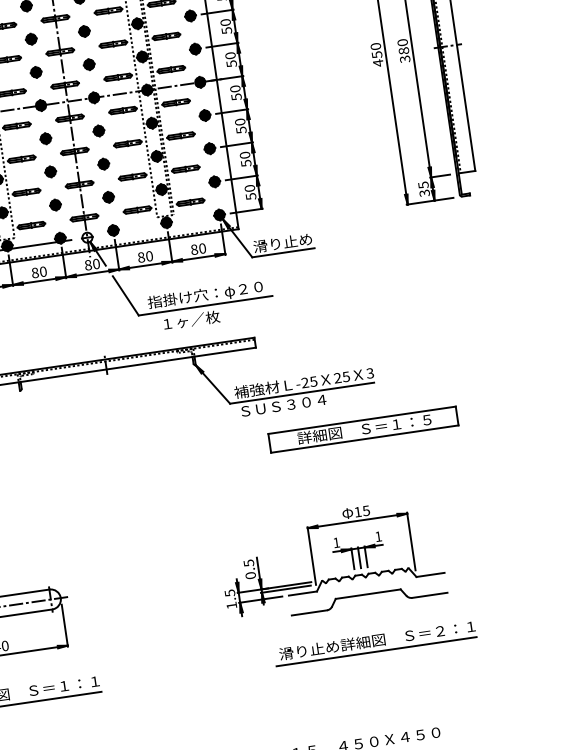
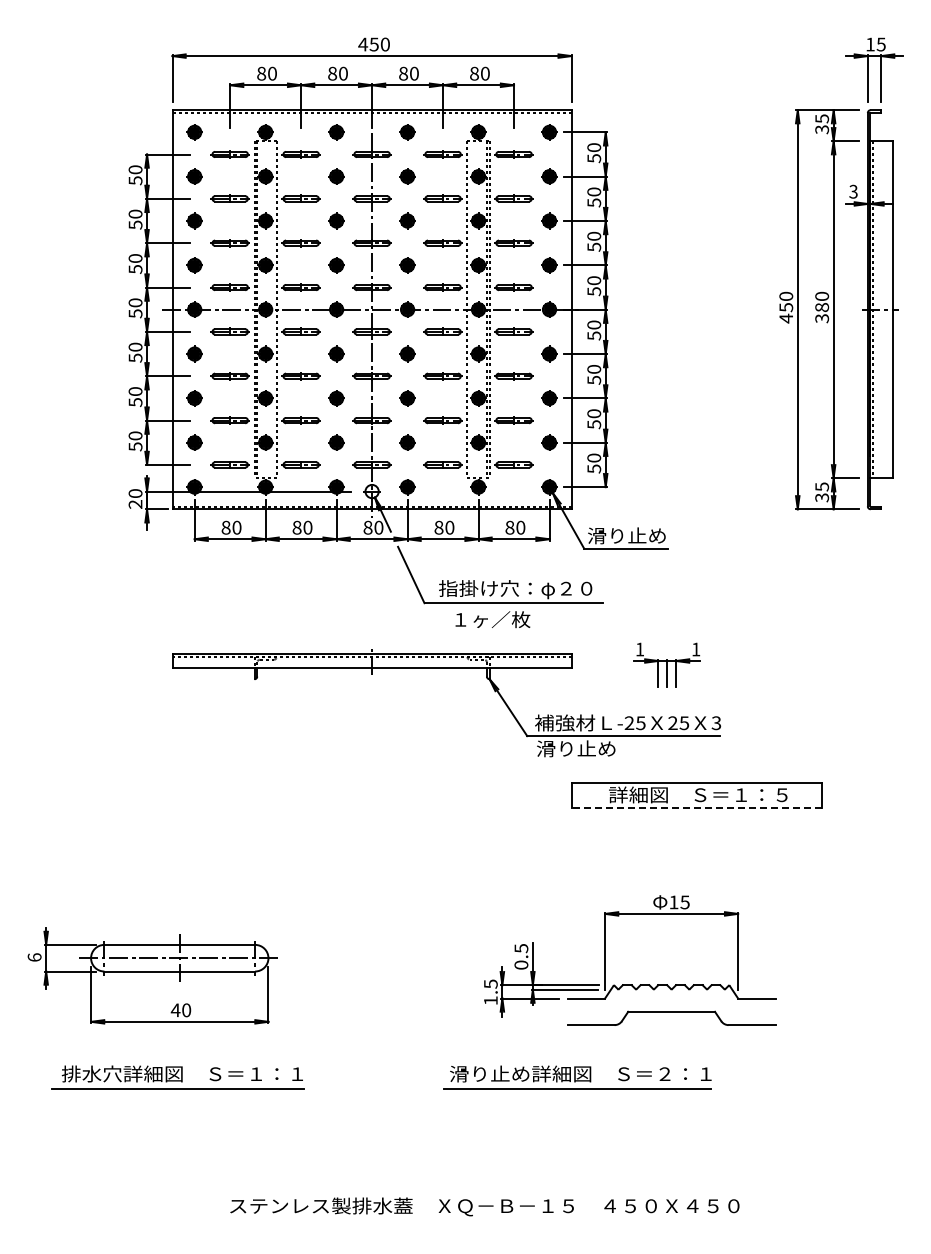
text: (282, 405) -> (595, 748), ＳＵＳ３０４ -> 滑り止め
line: (364, 439) -> (696, 808), solid -> dashed
part: (358, 551) -> (666, 664), moved
part: (375, 643) -> (577, 1077), moved

